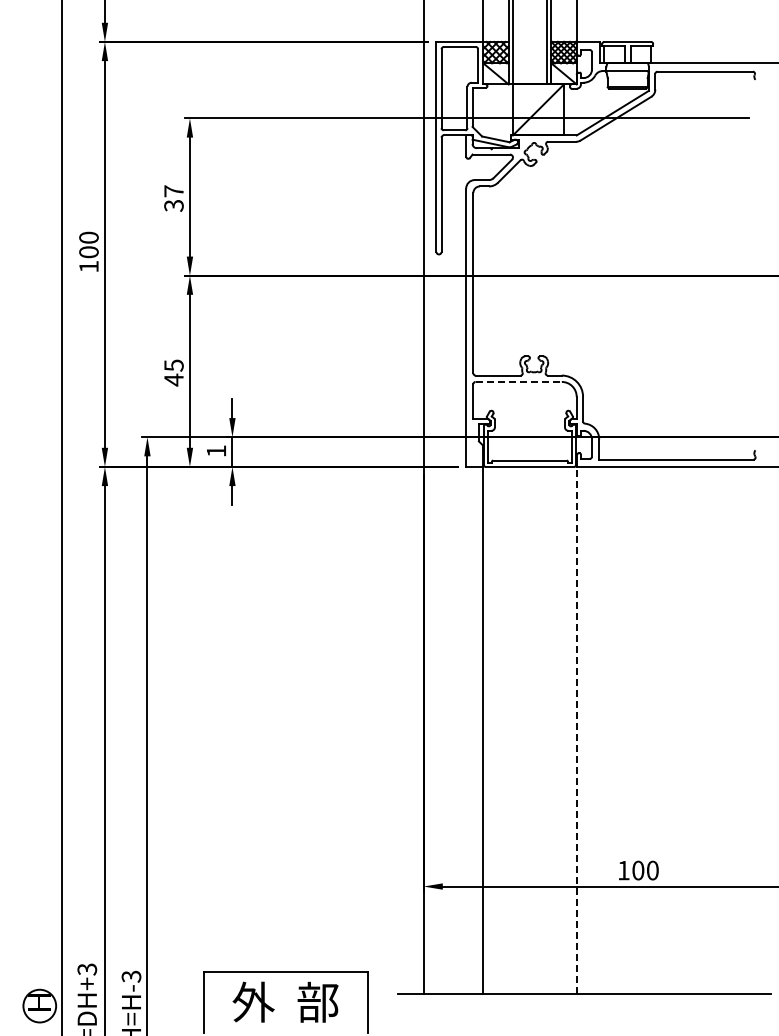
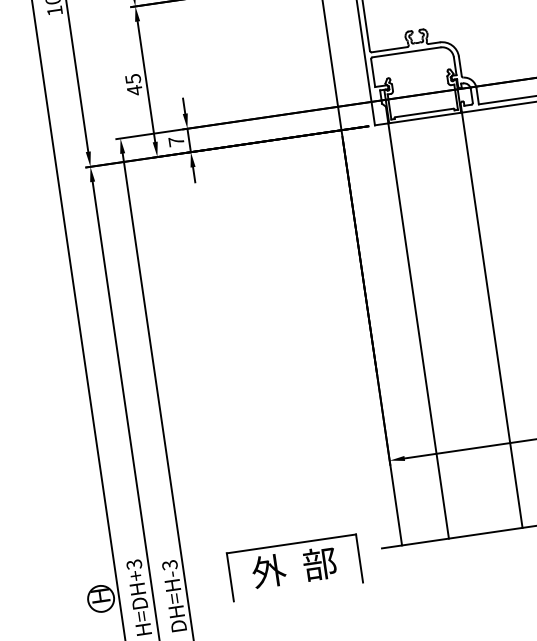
line: (519, 381) -> (407, 51), dashed -> solid
text: (216, 451) -> (176, 141), 1 -> 7
line: (576, 730) -> (492, 320), dashed -> solid

